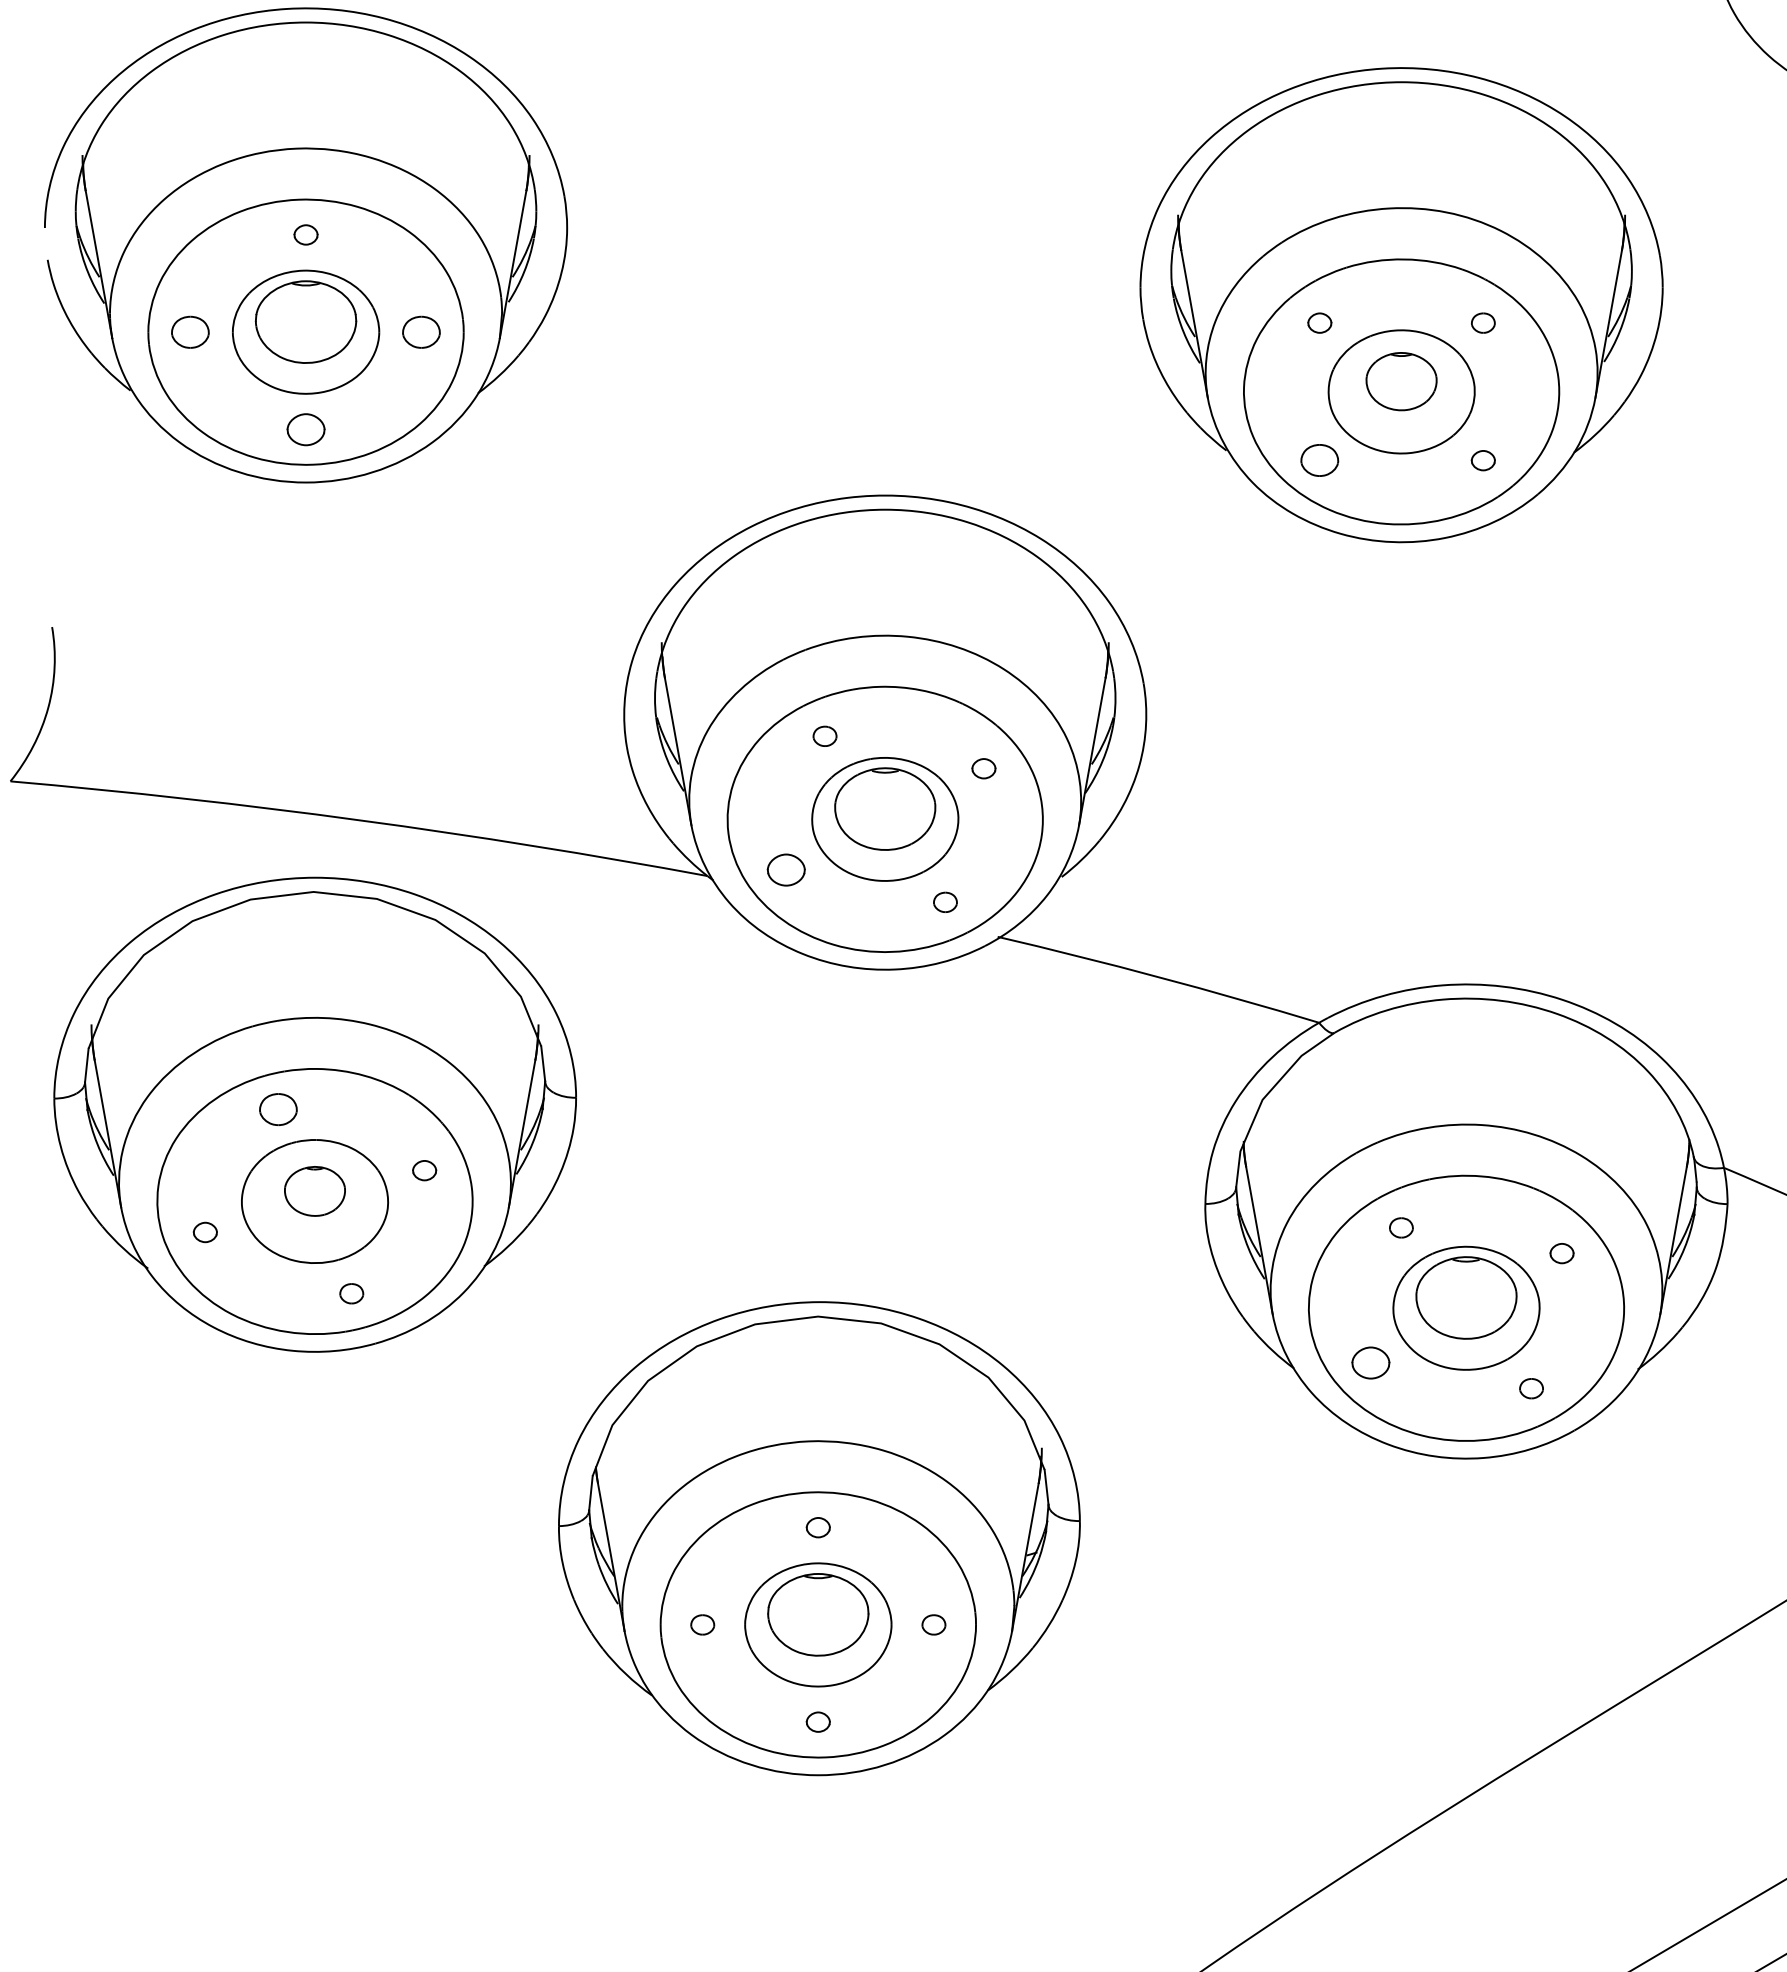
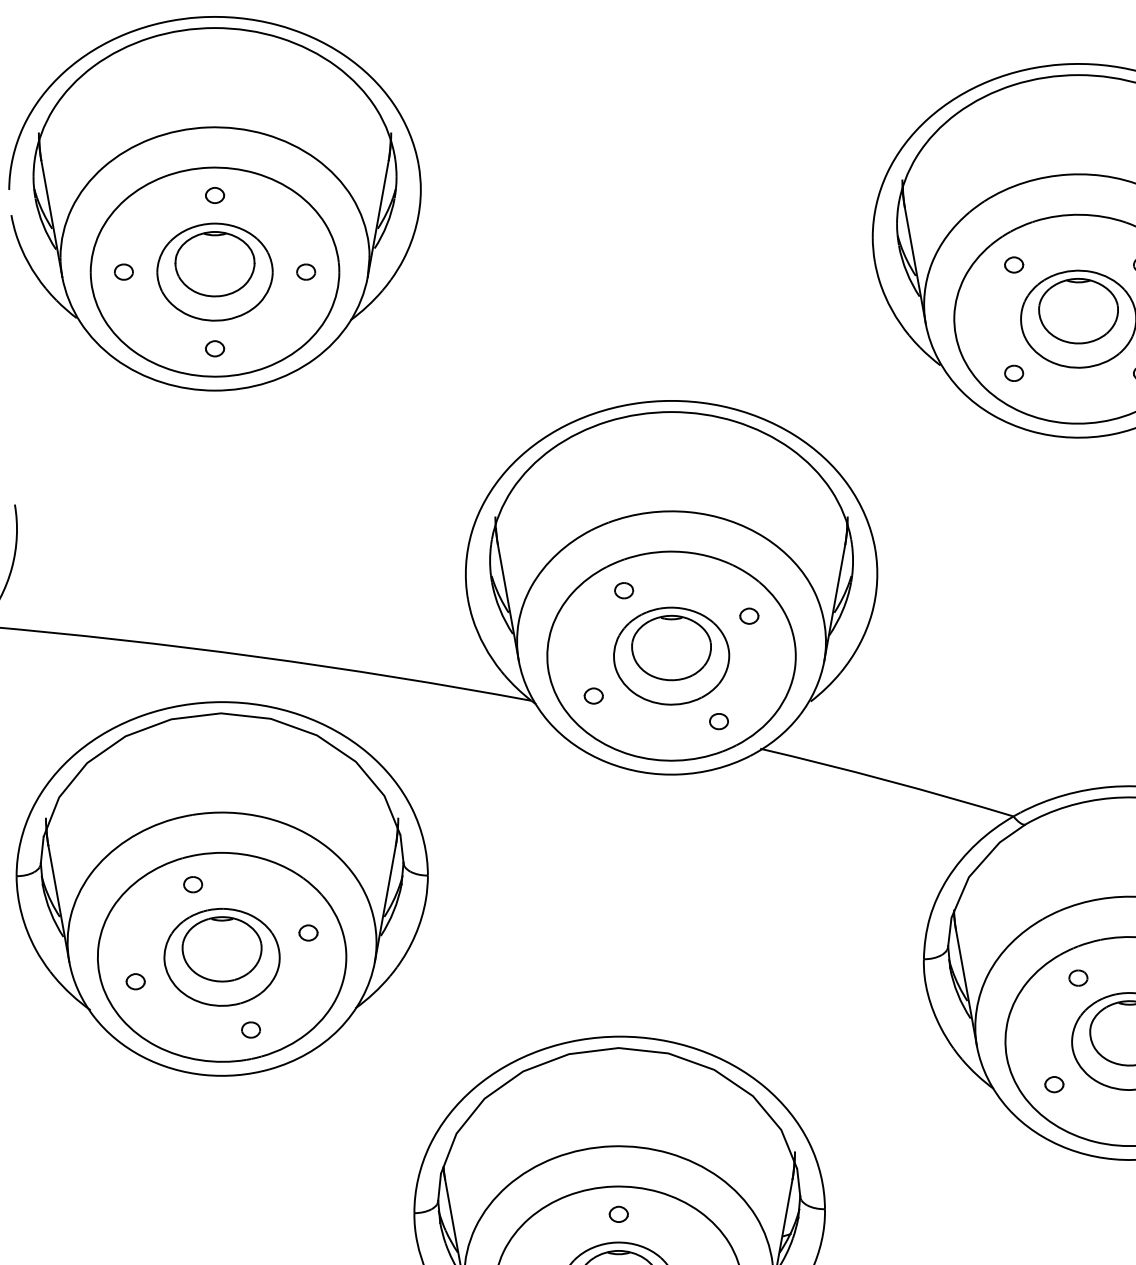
part: (190, 331) -> (123, 271), size x0.62
part: (421, 331) -> (306, 271), size x0.62
part: (1401, 381) -> (1078, 311), size x1.43
part: (305, 428) -> (214, 348), size x0.62
part: (1319, 460) -> (1013, 373), size x0.62
part: (786, 869) -> (593, 695), size x0.62
part: (277, 1108) -> (192, 884), size x0.62
part: (314, 1191) -> (221, 949), size x1.67
part: (1370, 1362) -> (1054, 1084), size x0.62

